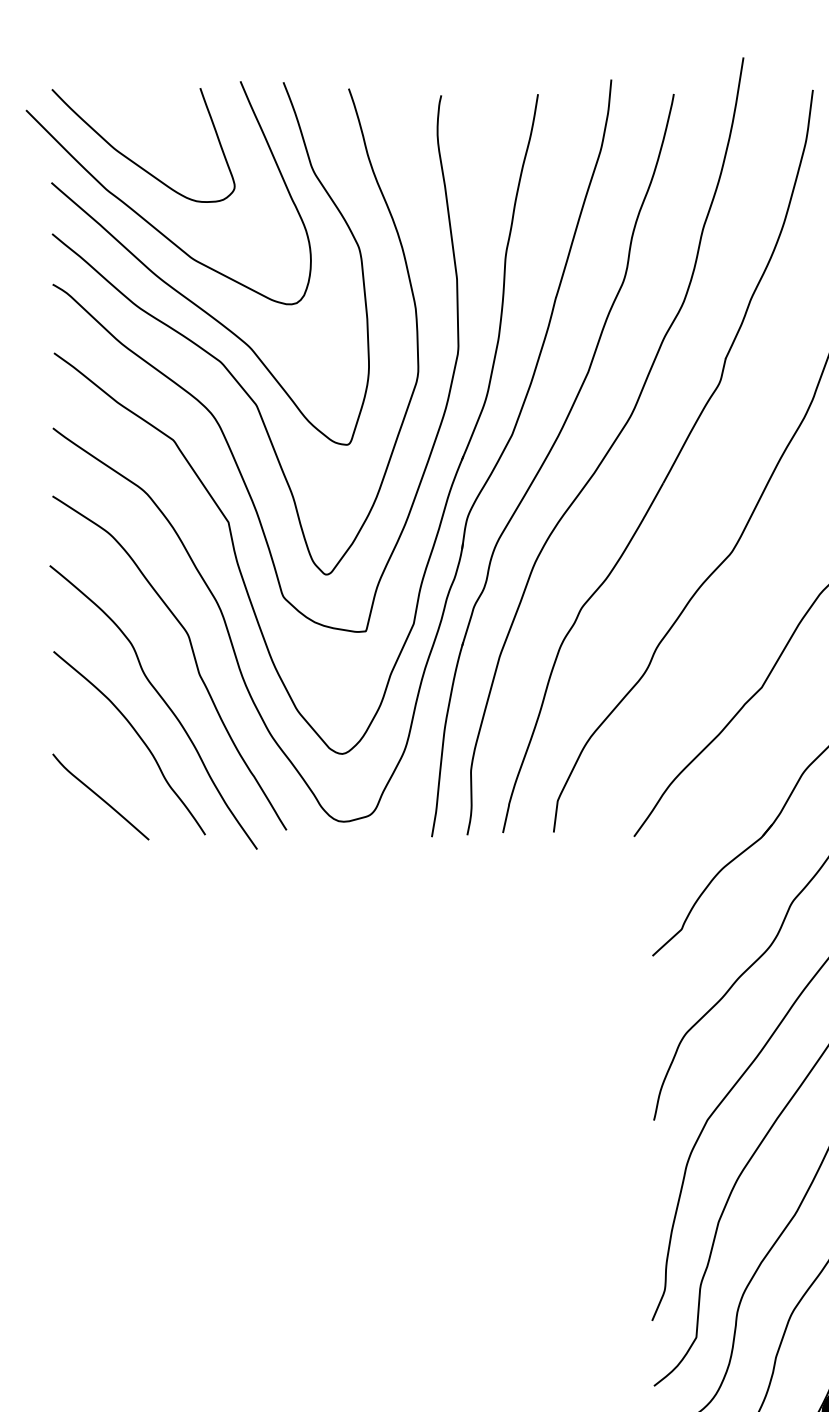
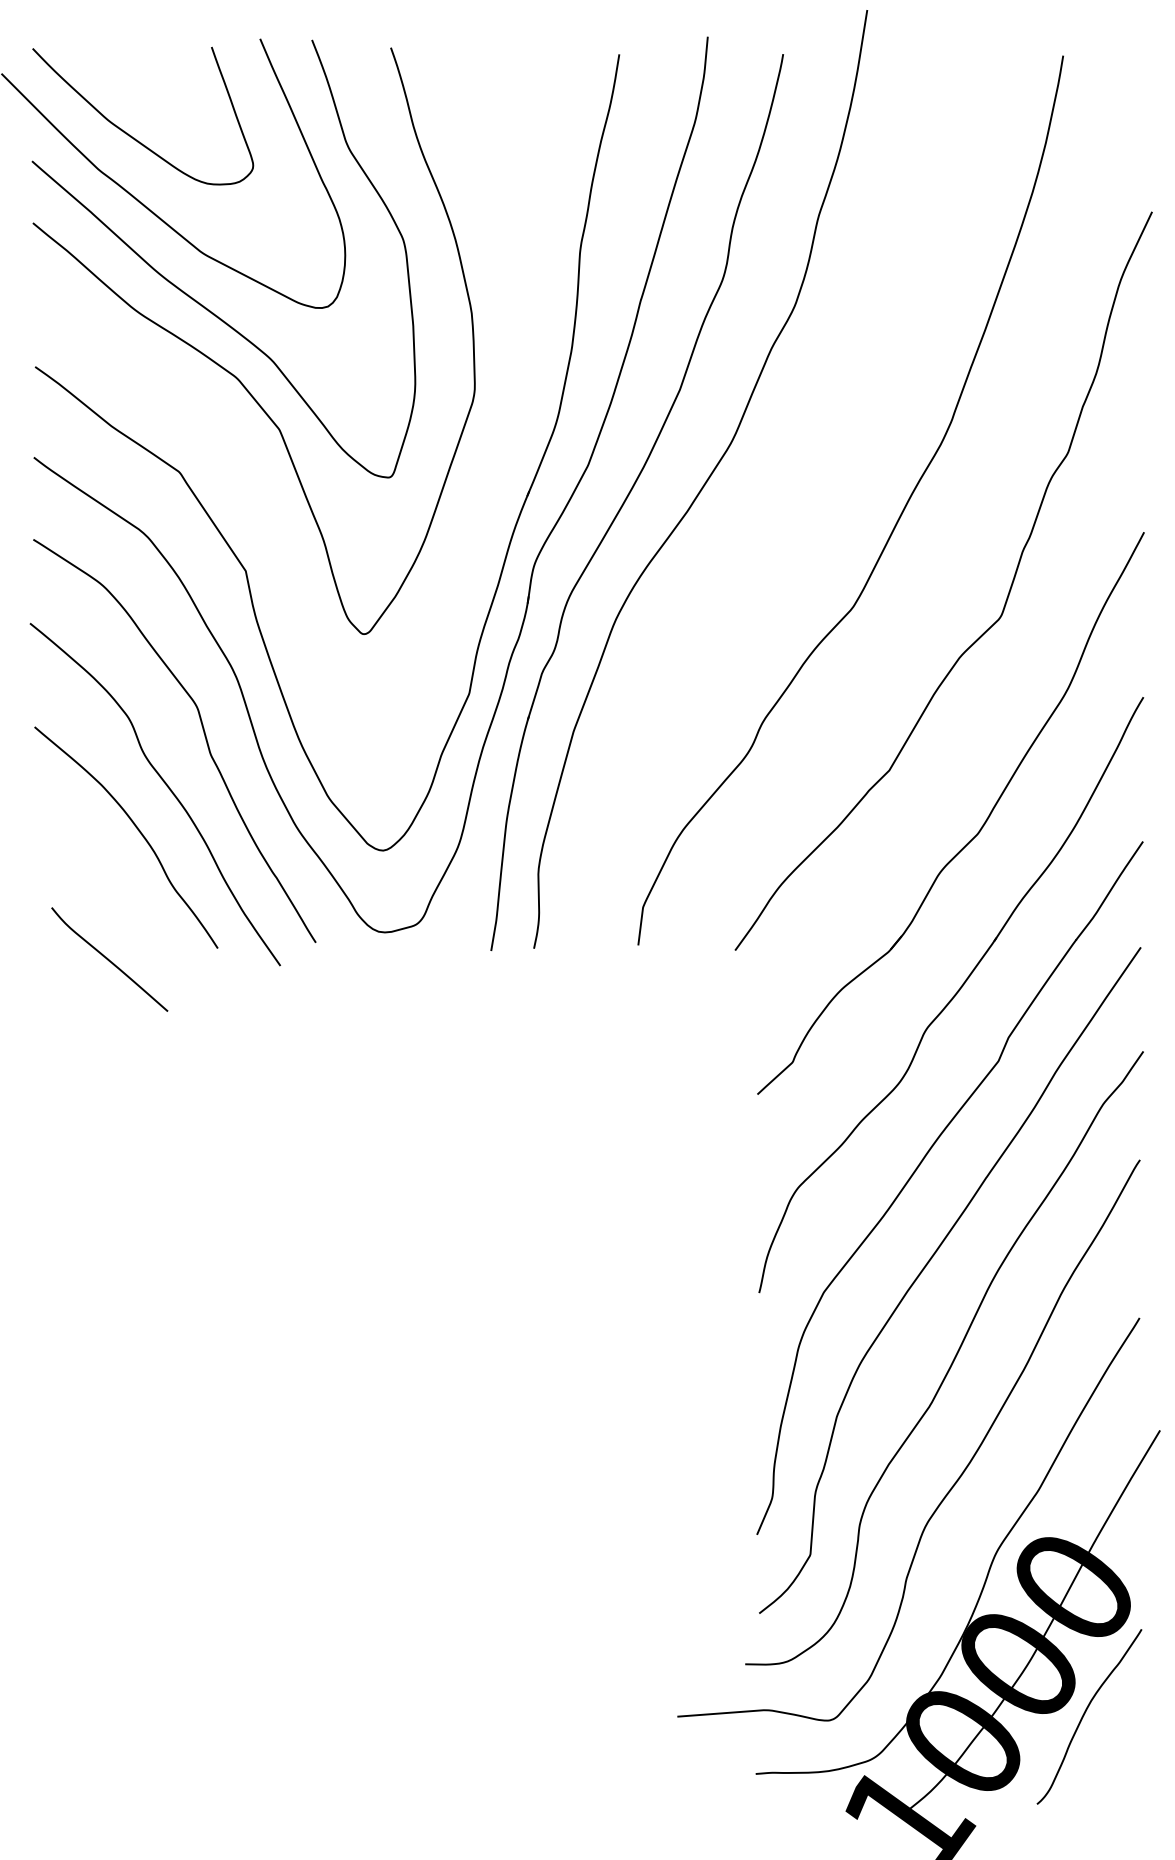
curve: (209, 409) -> (222, 435), removed
part: (670, 467) -> (779, 504), removed
curve: (100, 796) -> (109, 959), moved

